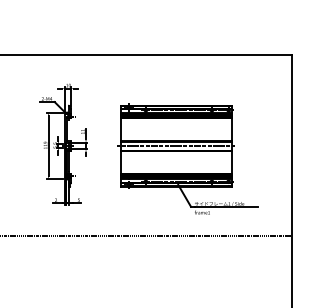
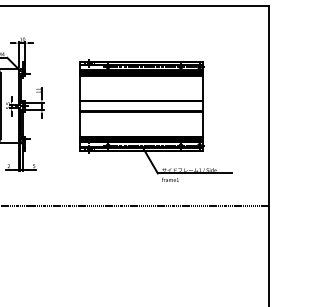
line: (176, 146) -> (141, 106), removed

